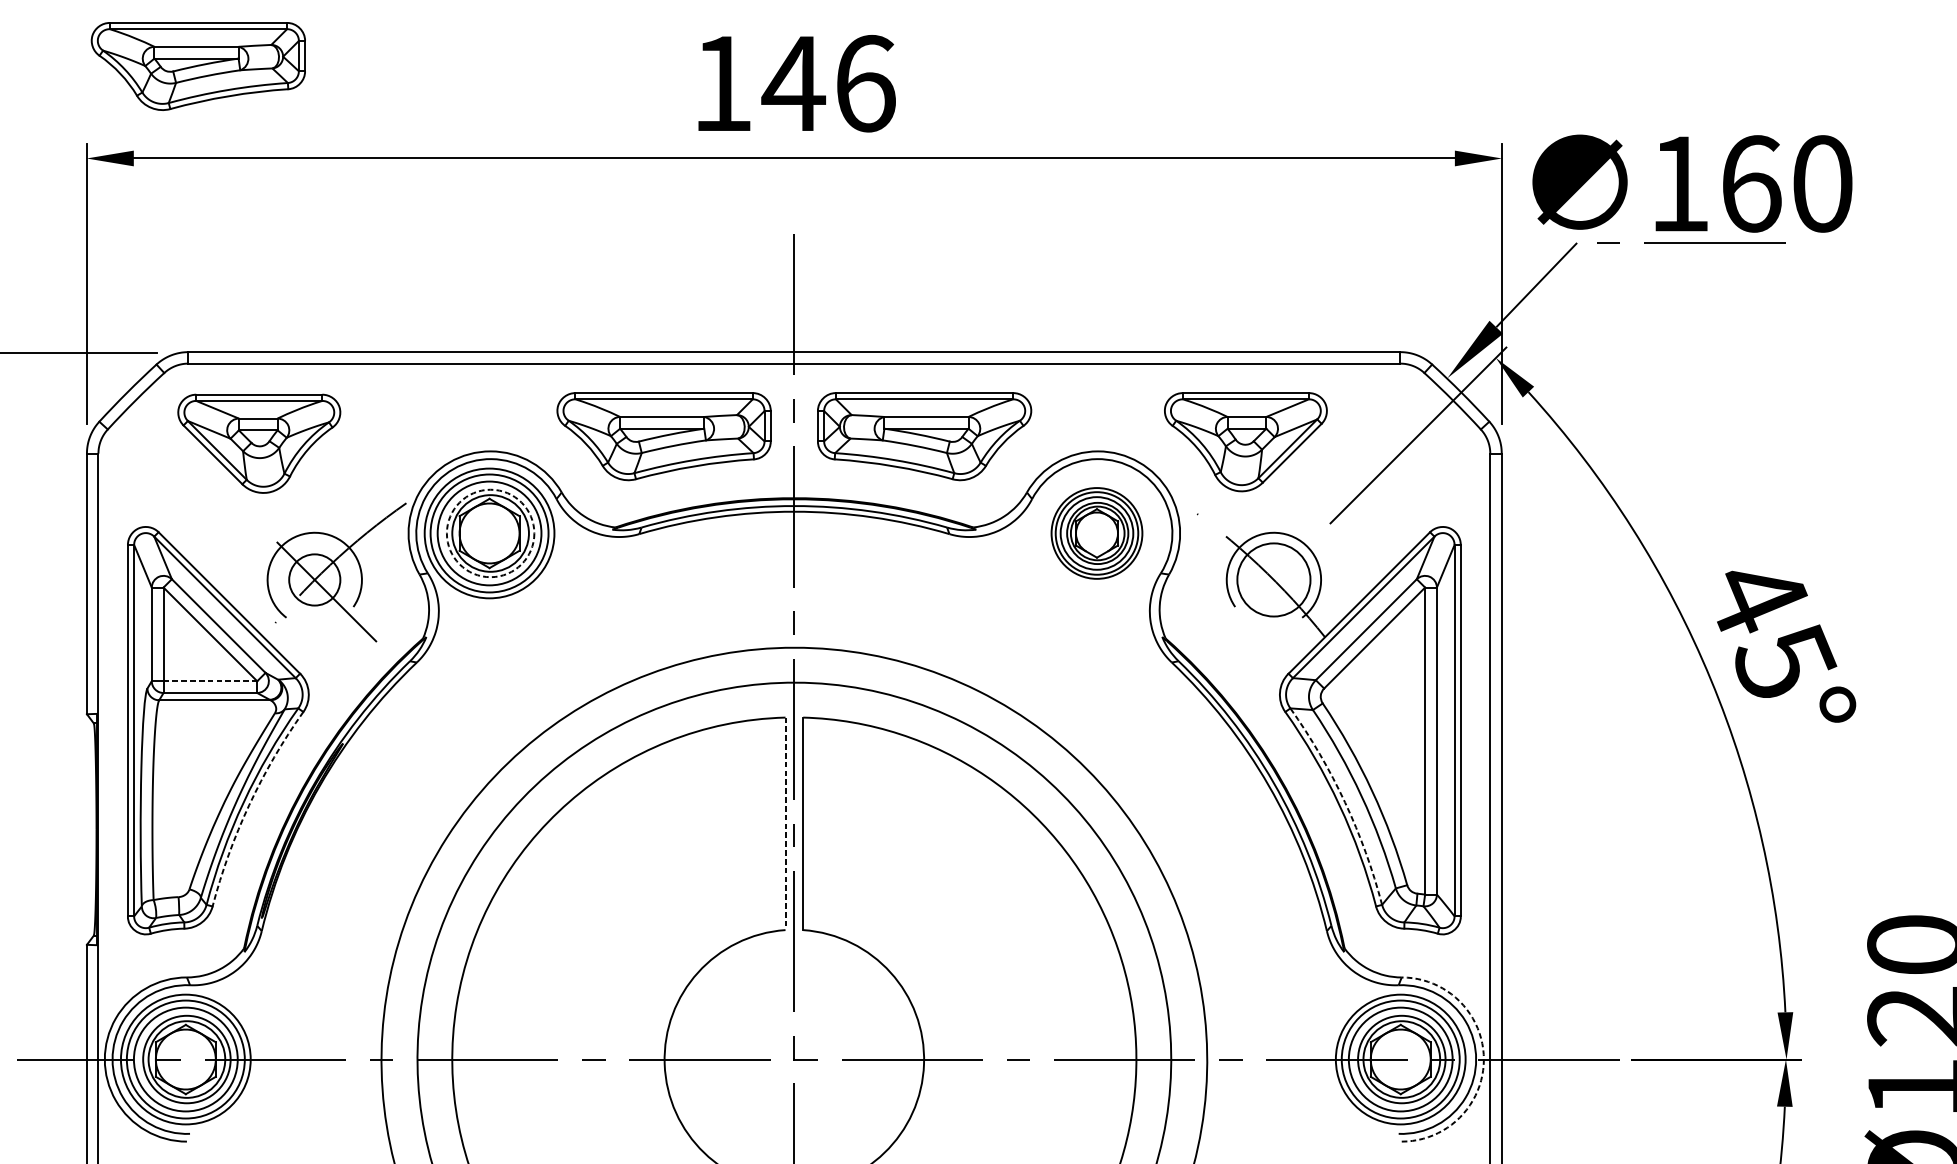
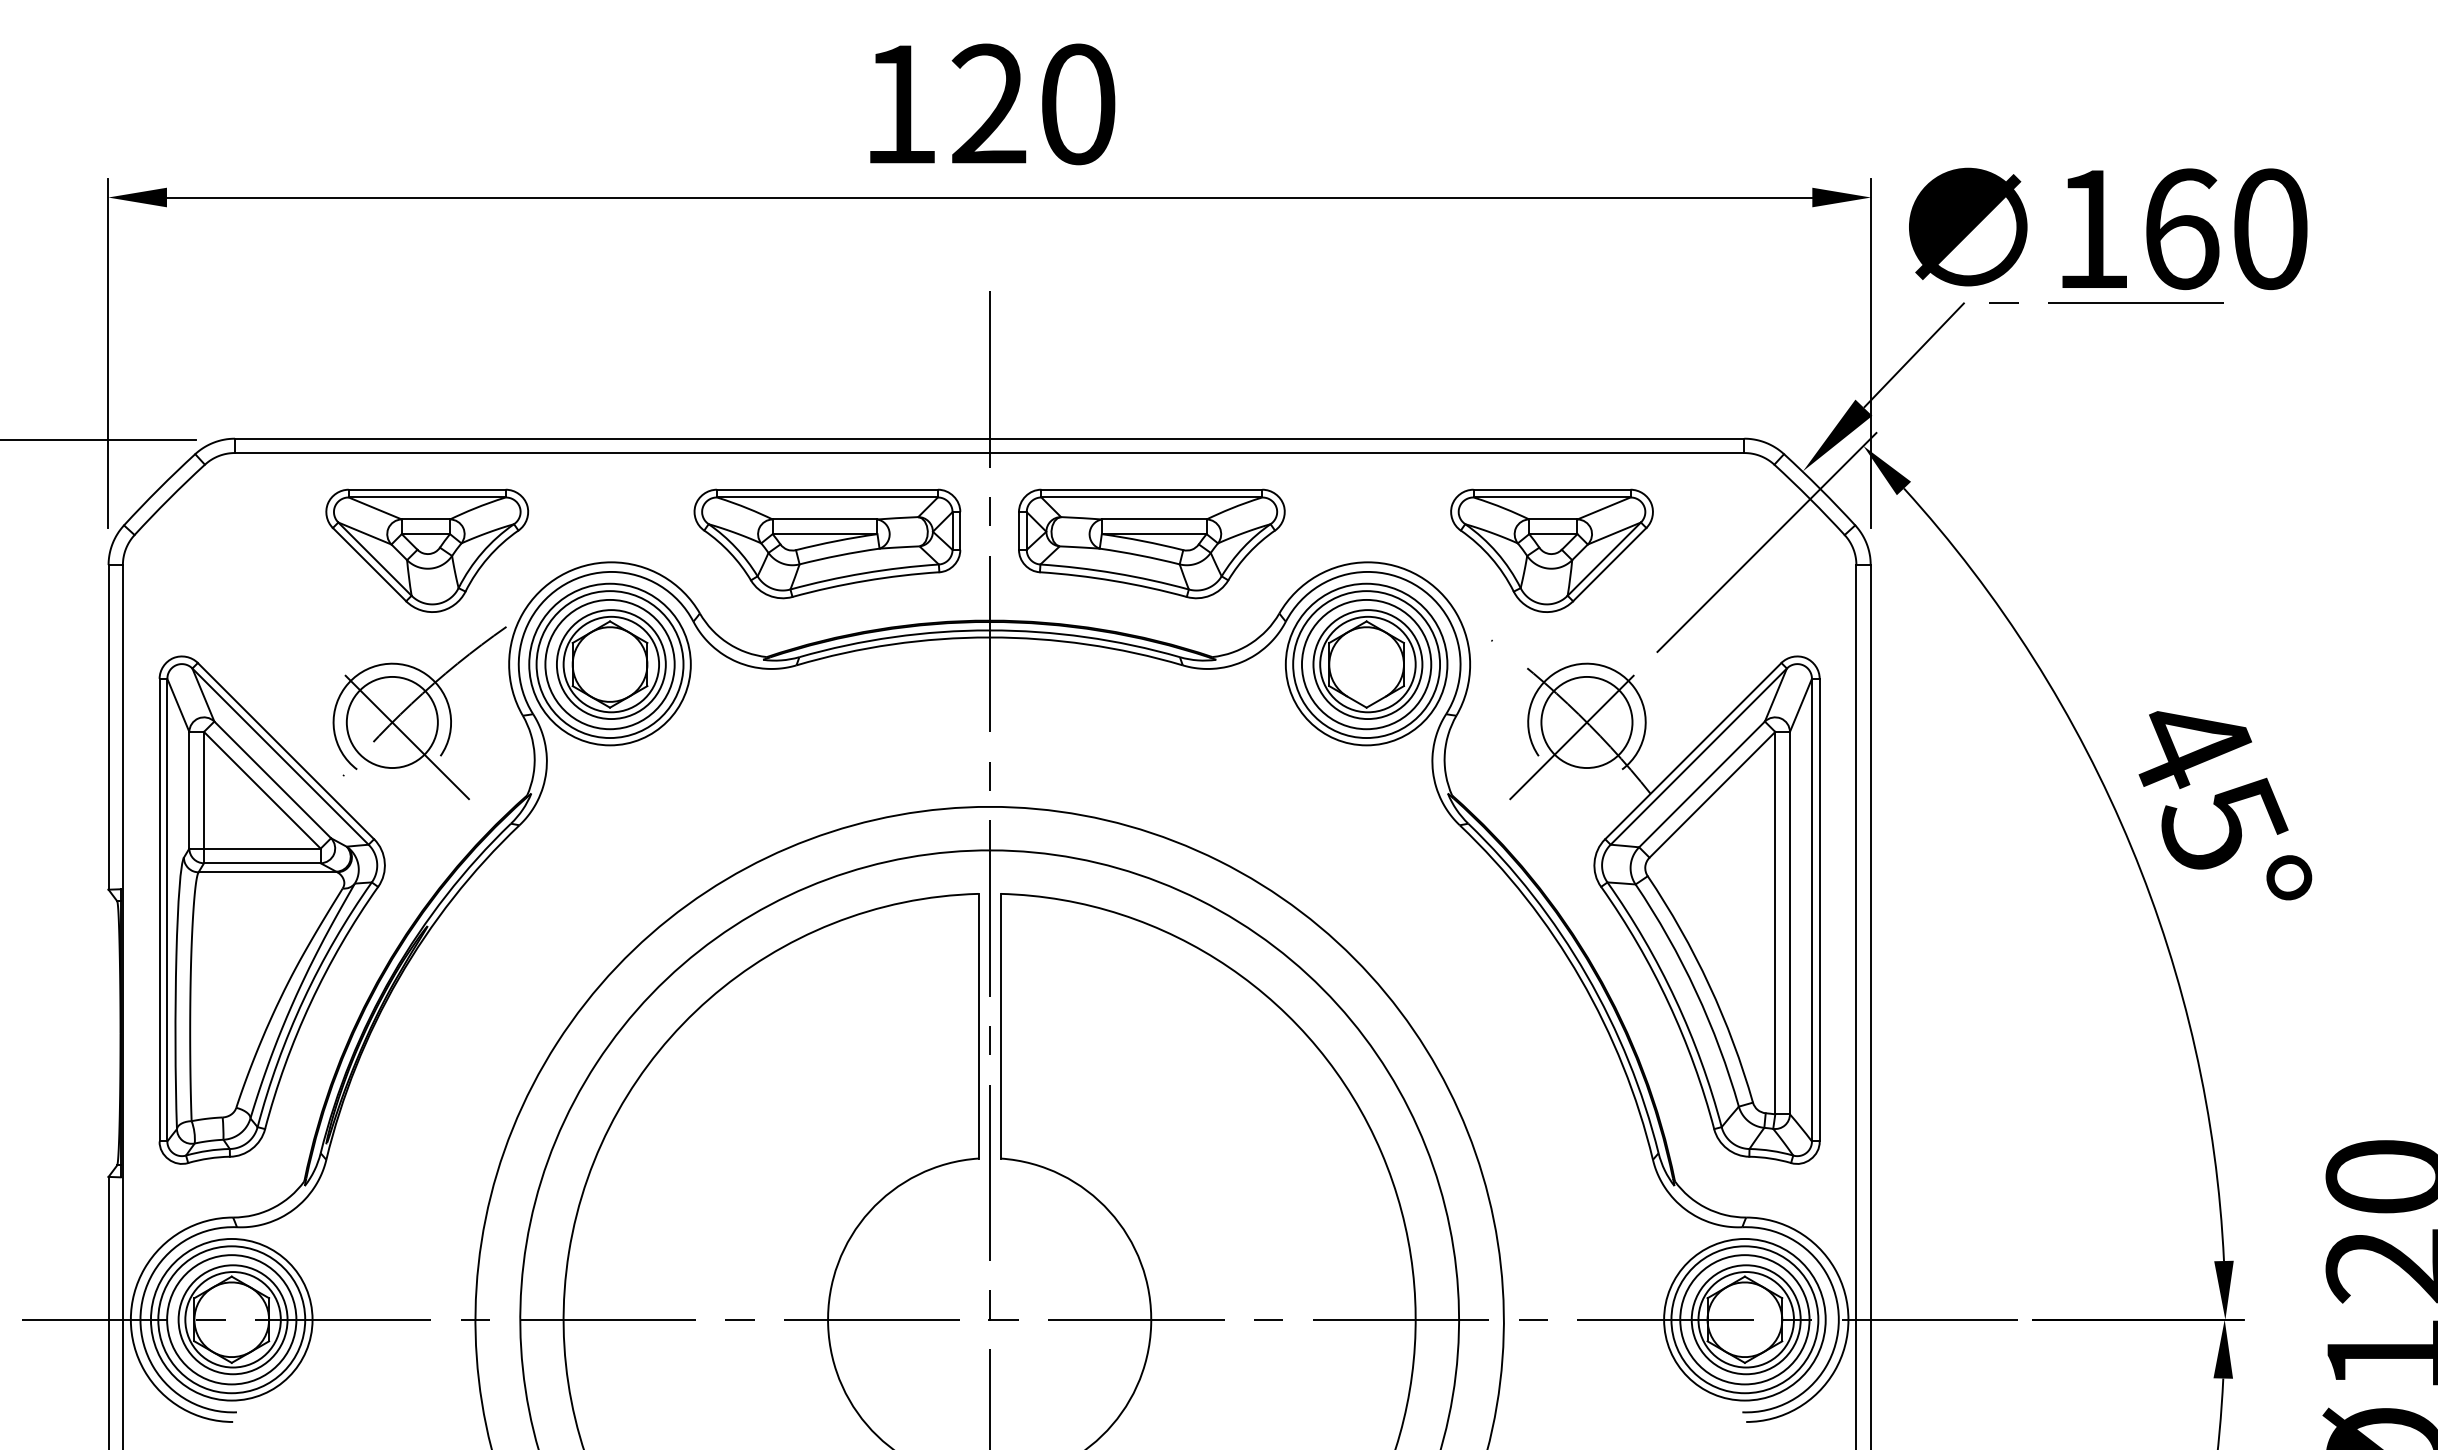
part: (198, 66) -> (247, 82), removed
text: (828, 83) -> (1032, 104), 146 -> 120
part: (259, 443) -> (427, 550), moved
circle: (489, 533) -> (610, 664), dashed -> solid
part: (1096, 533) -> (1366, 664), size x1.43
circle: (314, 579) -> (391, 722), size x1.43
line: (1267, 586) -> (1578, 730), added
line: (210, 681) -> (262, 848), dashed -> solid
arc: (1345, 802) -> (1675, 999), dashed -> solid
arc: (249, 804) -> (310, 1002), dashed -> solid
line: (785, 824) -> (978, 1026), dashed -> solid
arc: (1483, 1059) -> (1848, 1319), dashed -> solid

